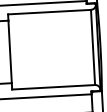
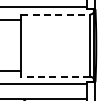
line: (50, 12) -> (56, 14), solid -> dashed
line: (53, 87) -> (55, 76), solid -> dashed

